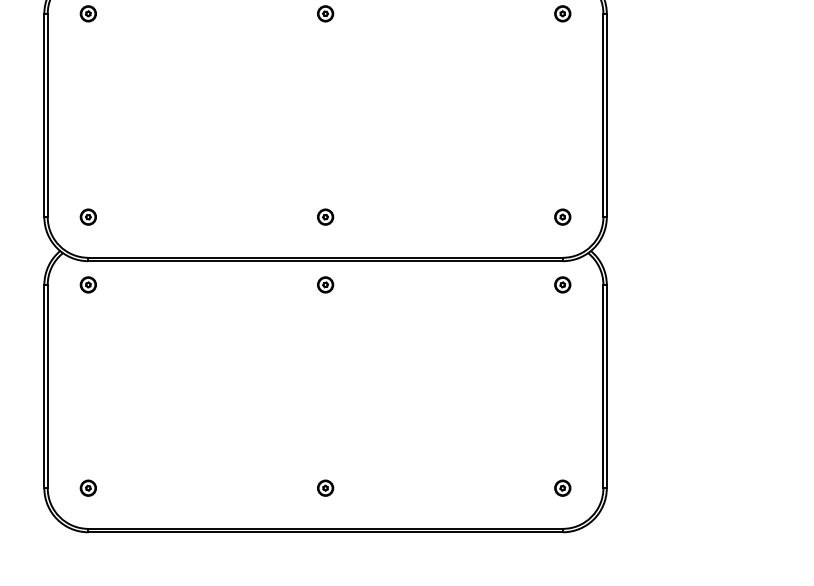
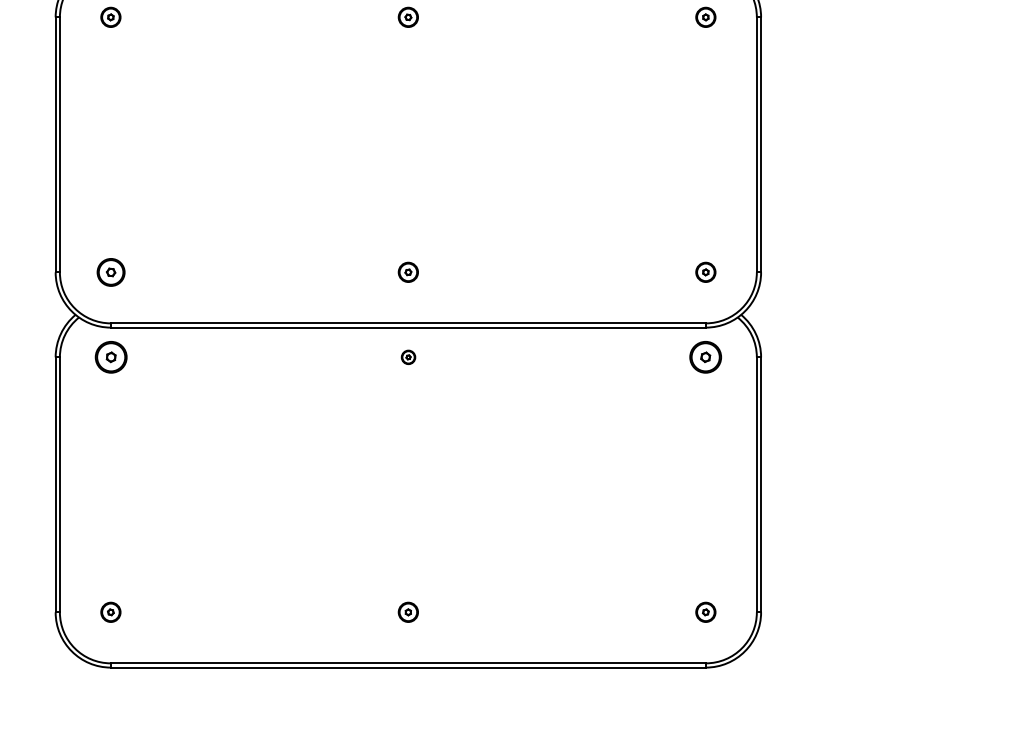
part: (87, 216) -> (109, 271), size x1.4
part: (87, 284) -> (109, 356), size x1.6
part: (325, 284) -> (408, 356), size x0.7
part: (562, 284) -> (705, 356), size x1.6

